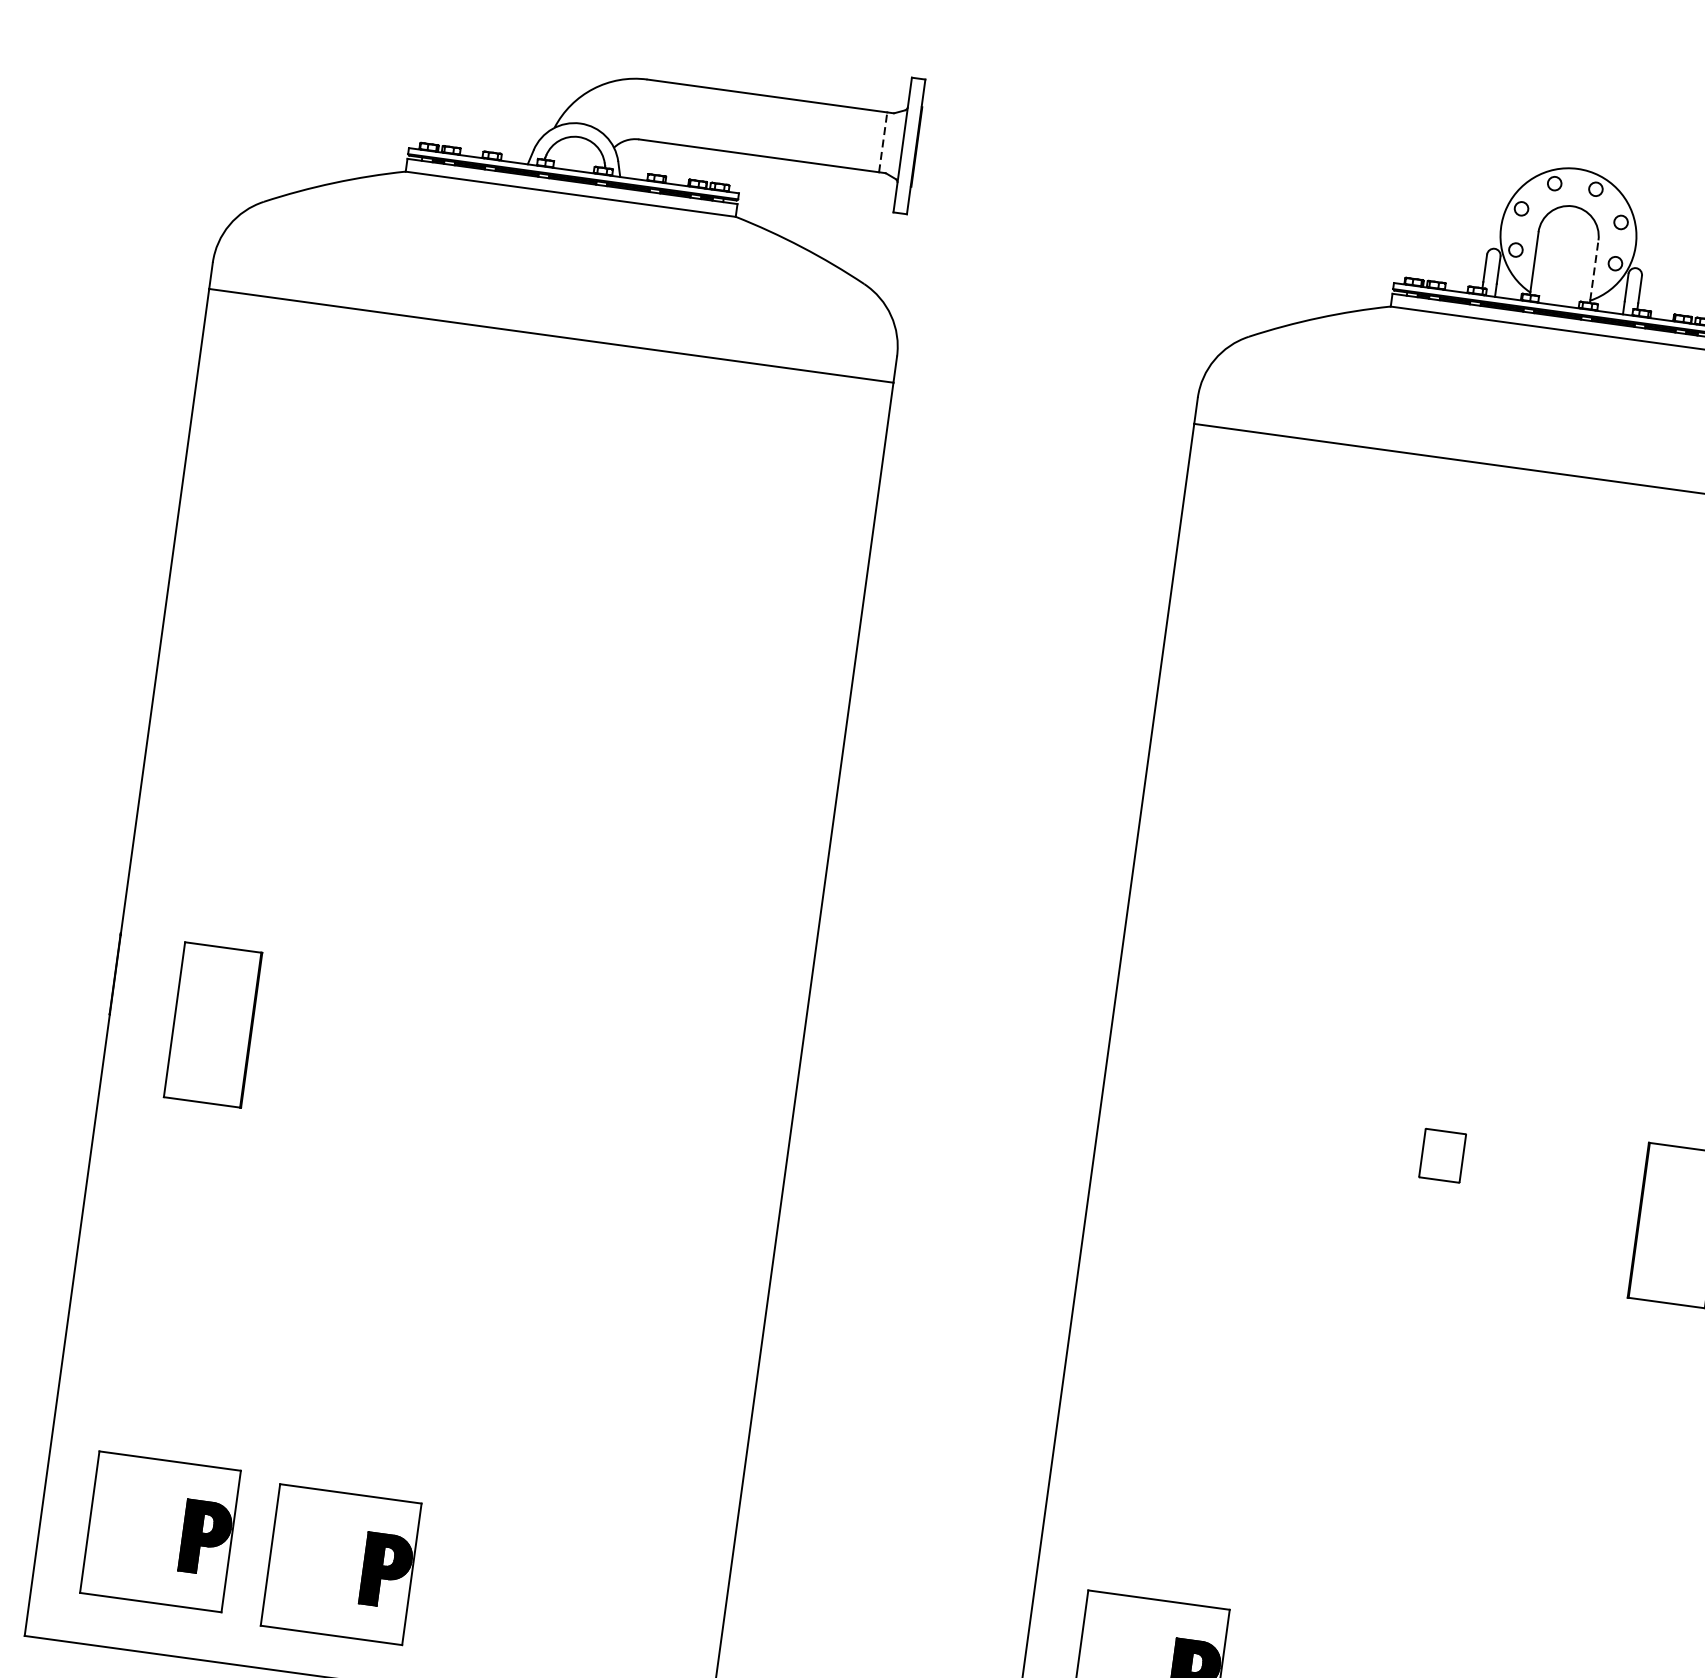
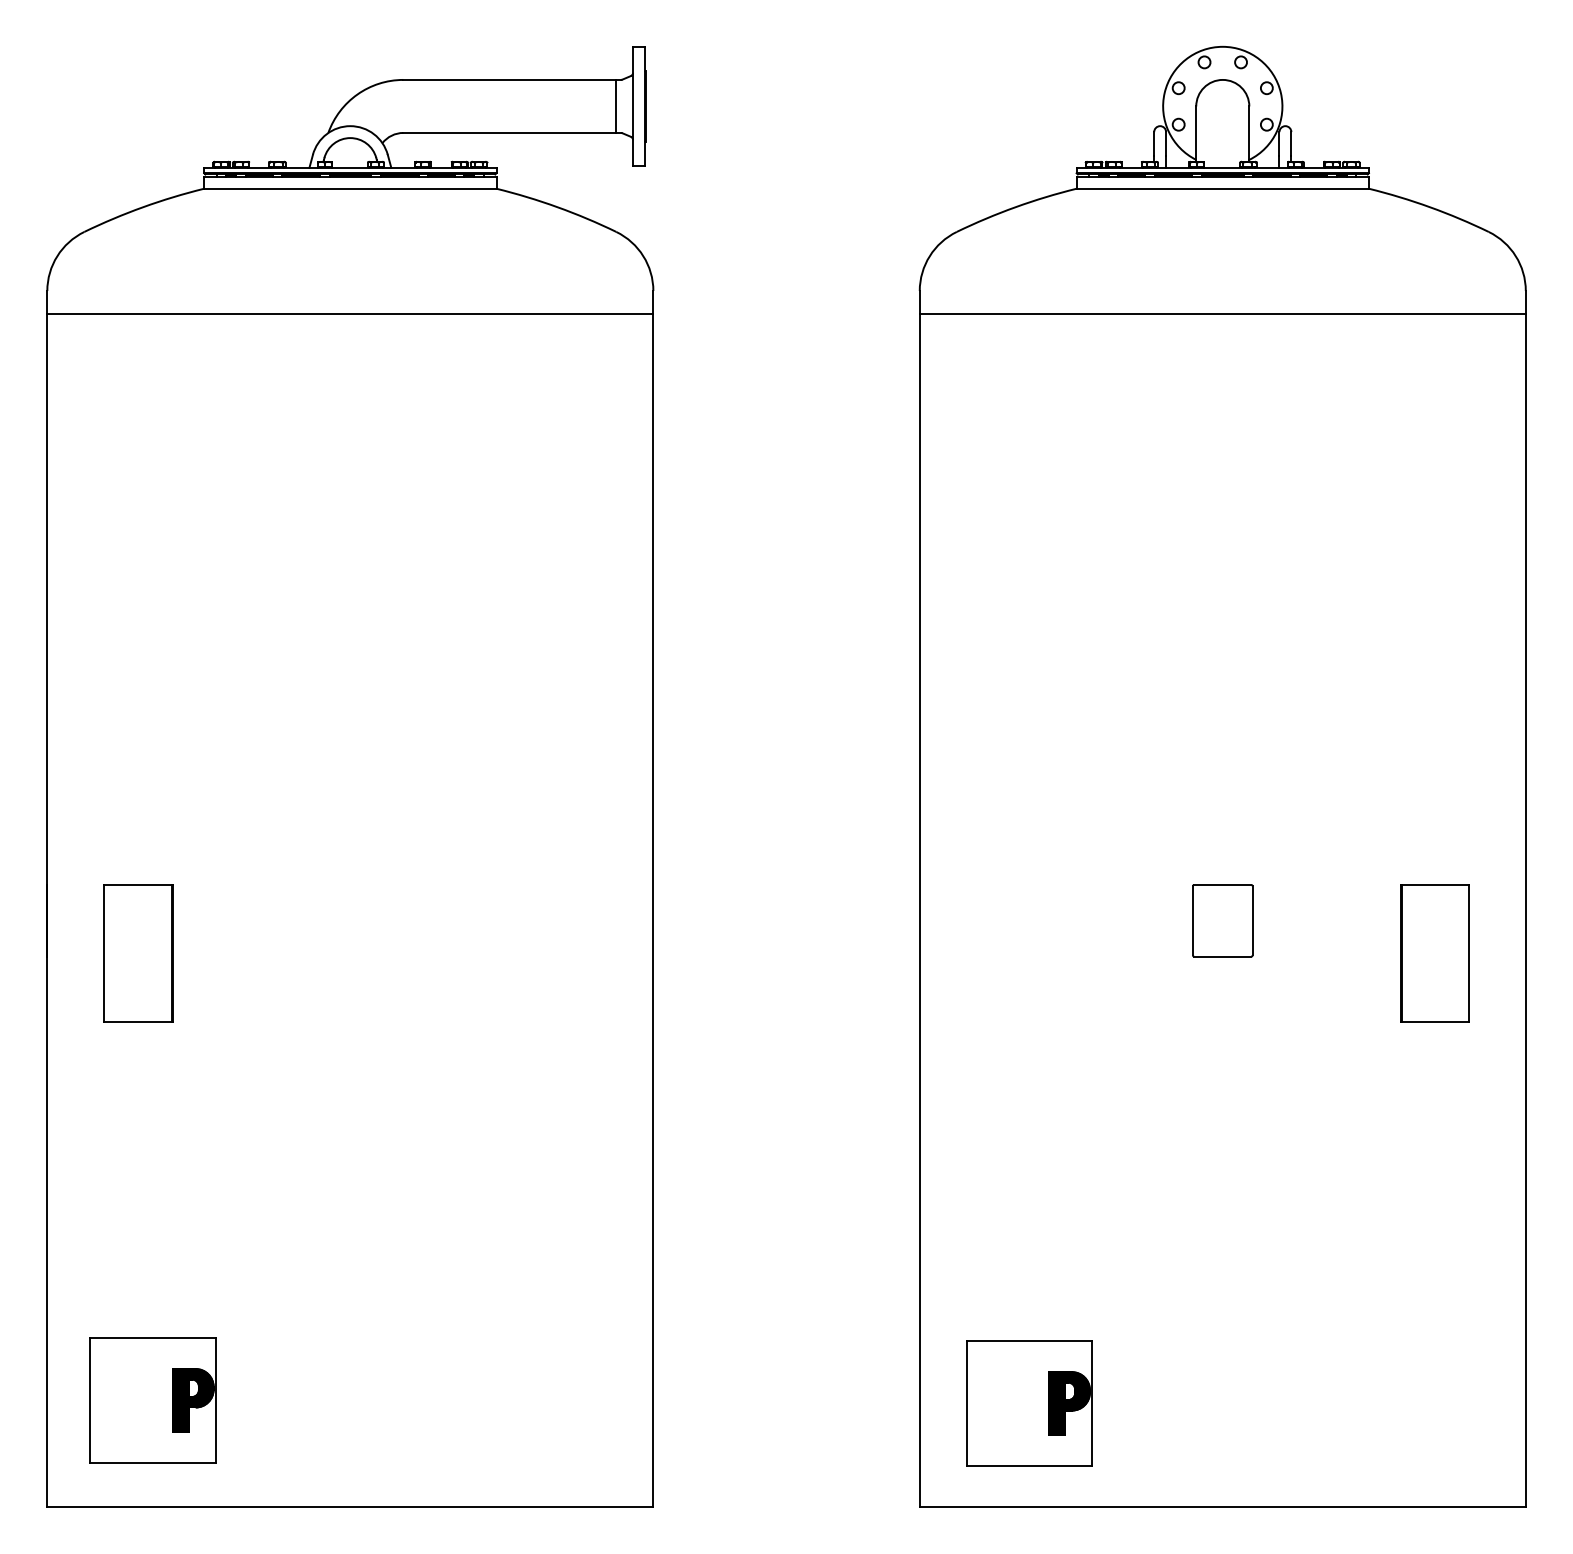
line: (882, 142) -> (615, 106), dashed -> solid
line: (1594, 269) -> (1249, 132), dashed -> solid
part: (1442, 1155) -> (1222, 920), size x1.67
part: (340, 1564) -> (313, 1407), removed

